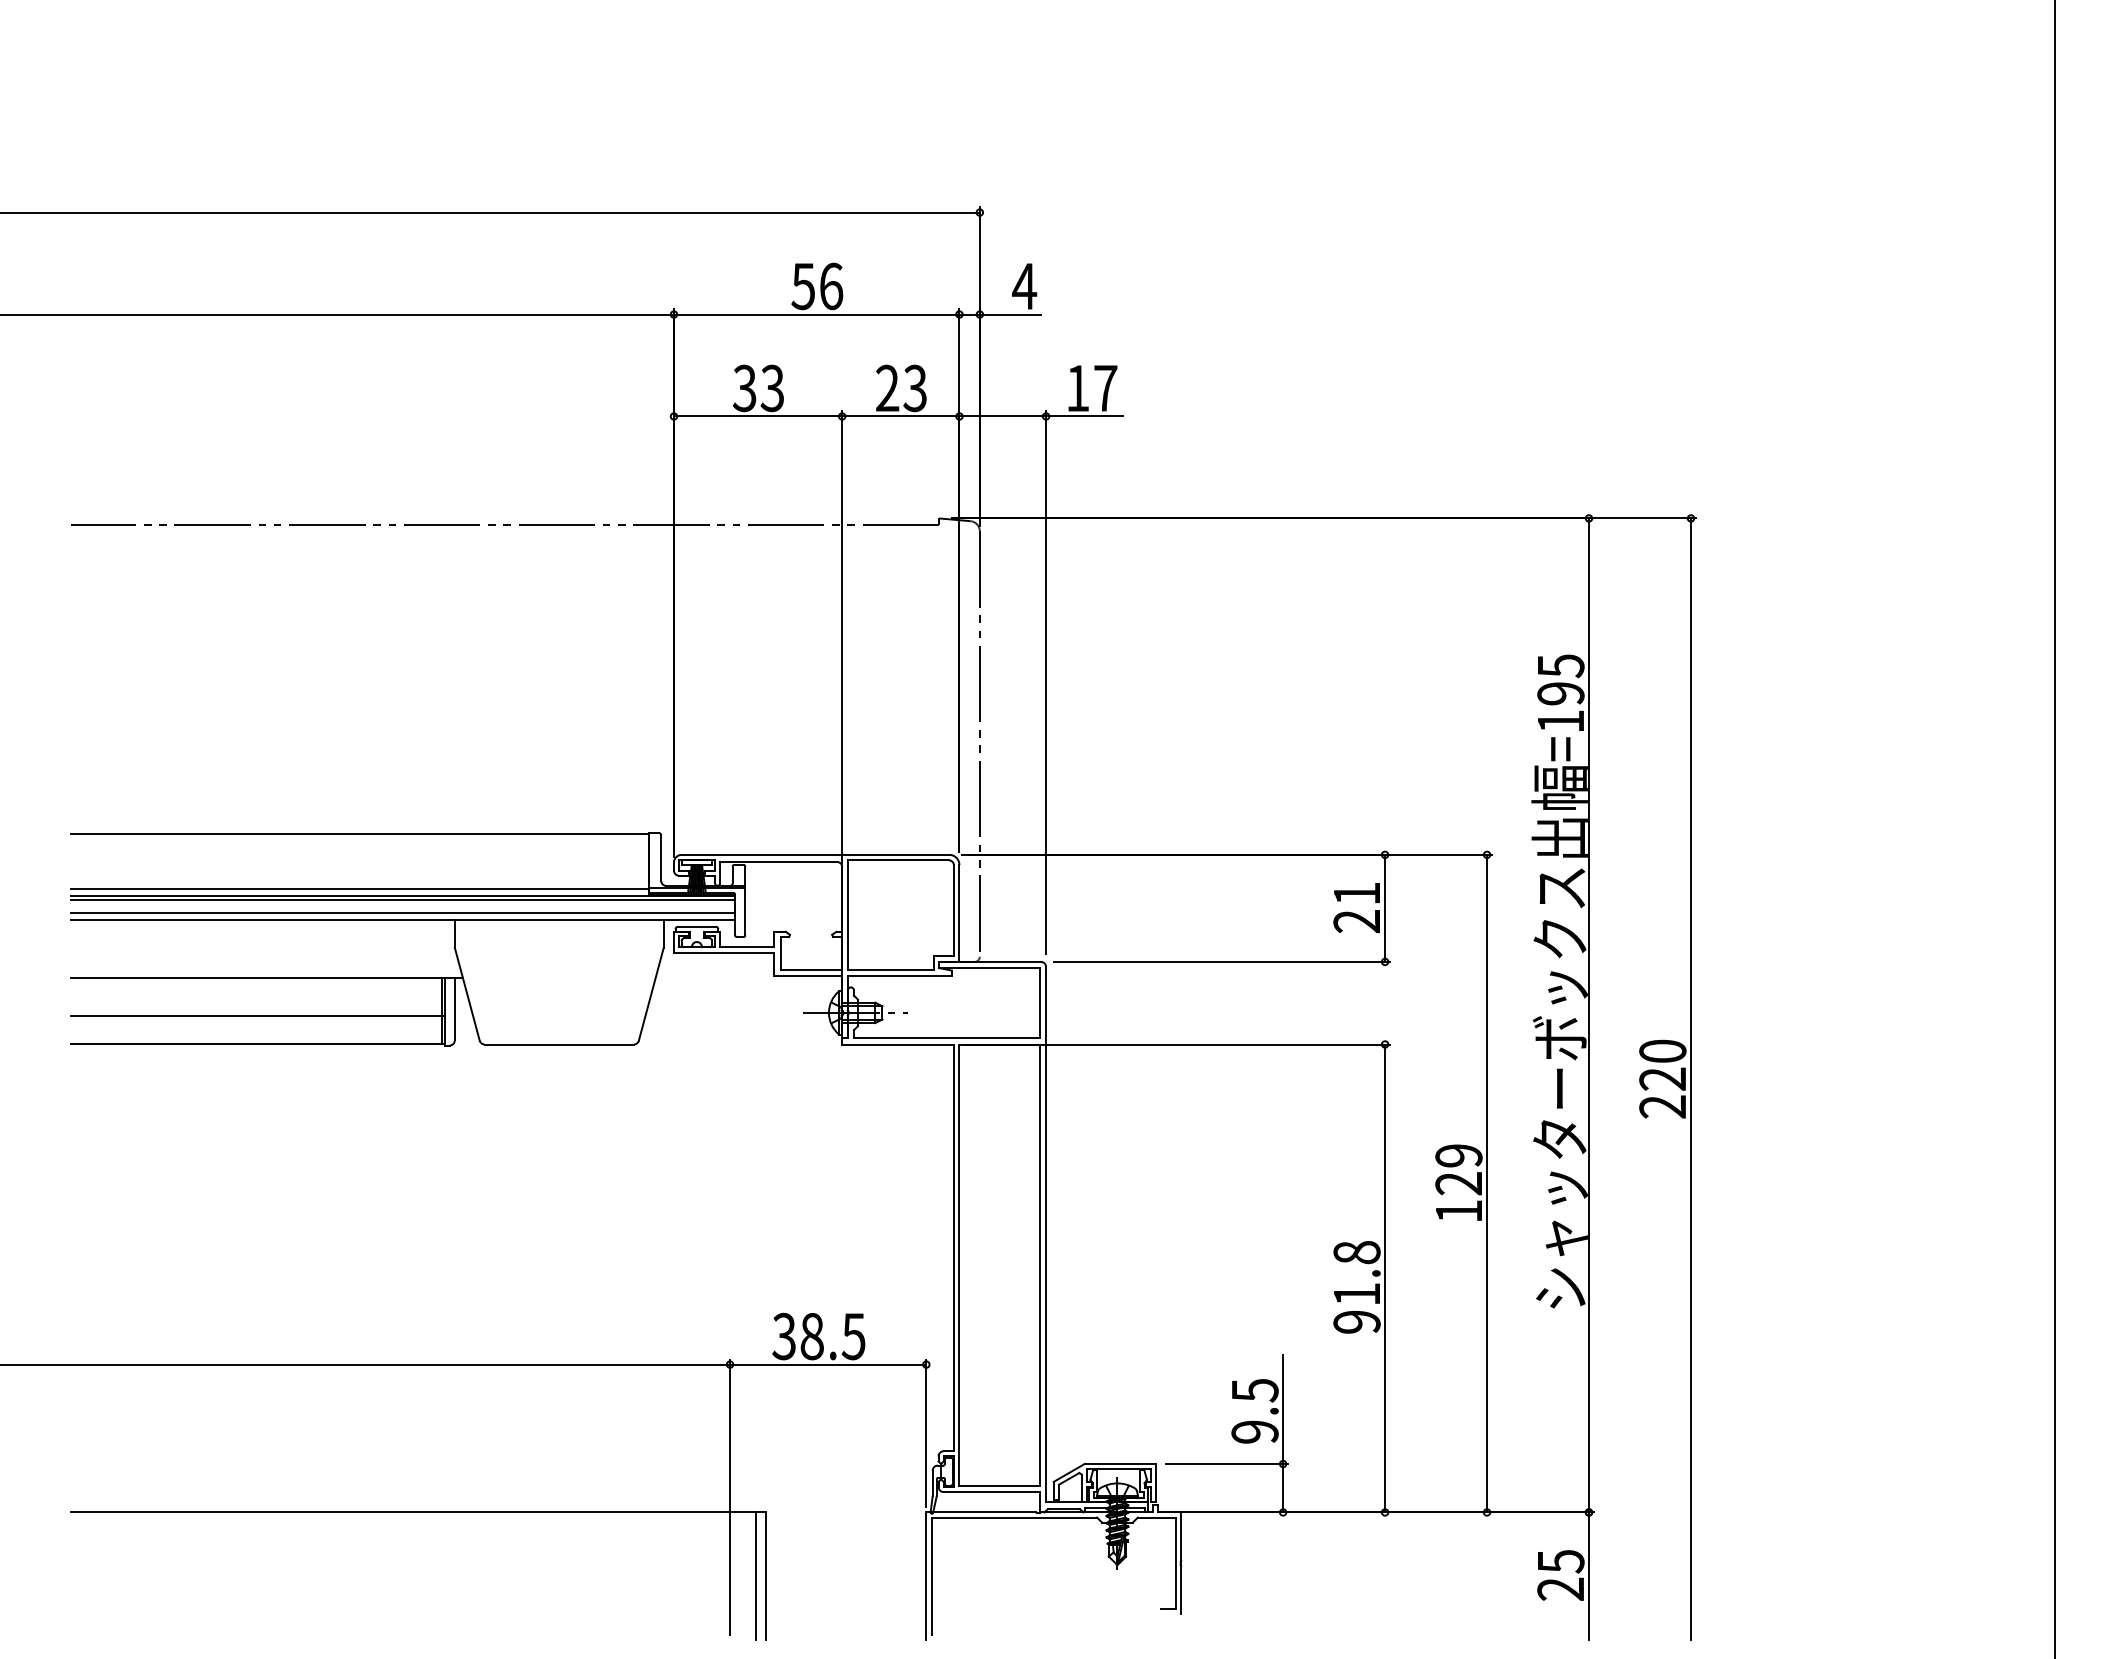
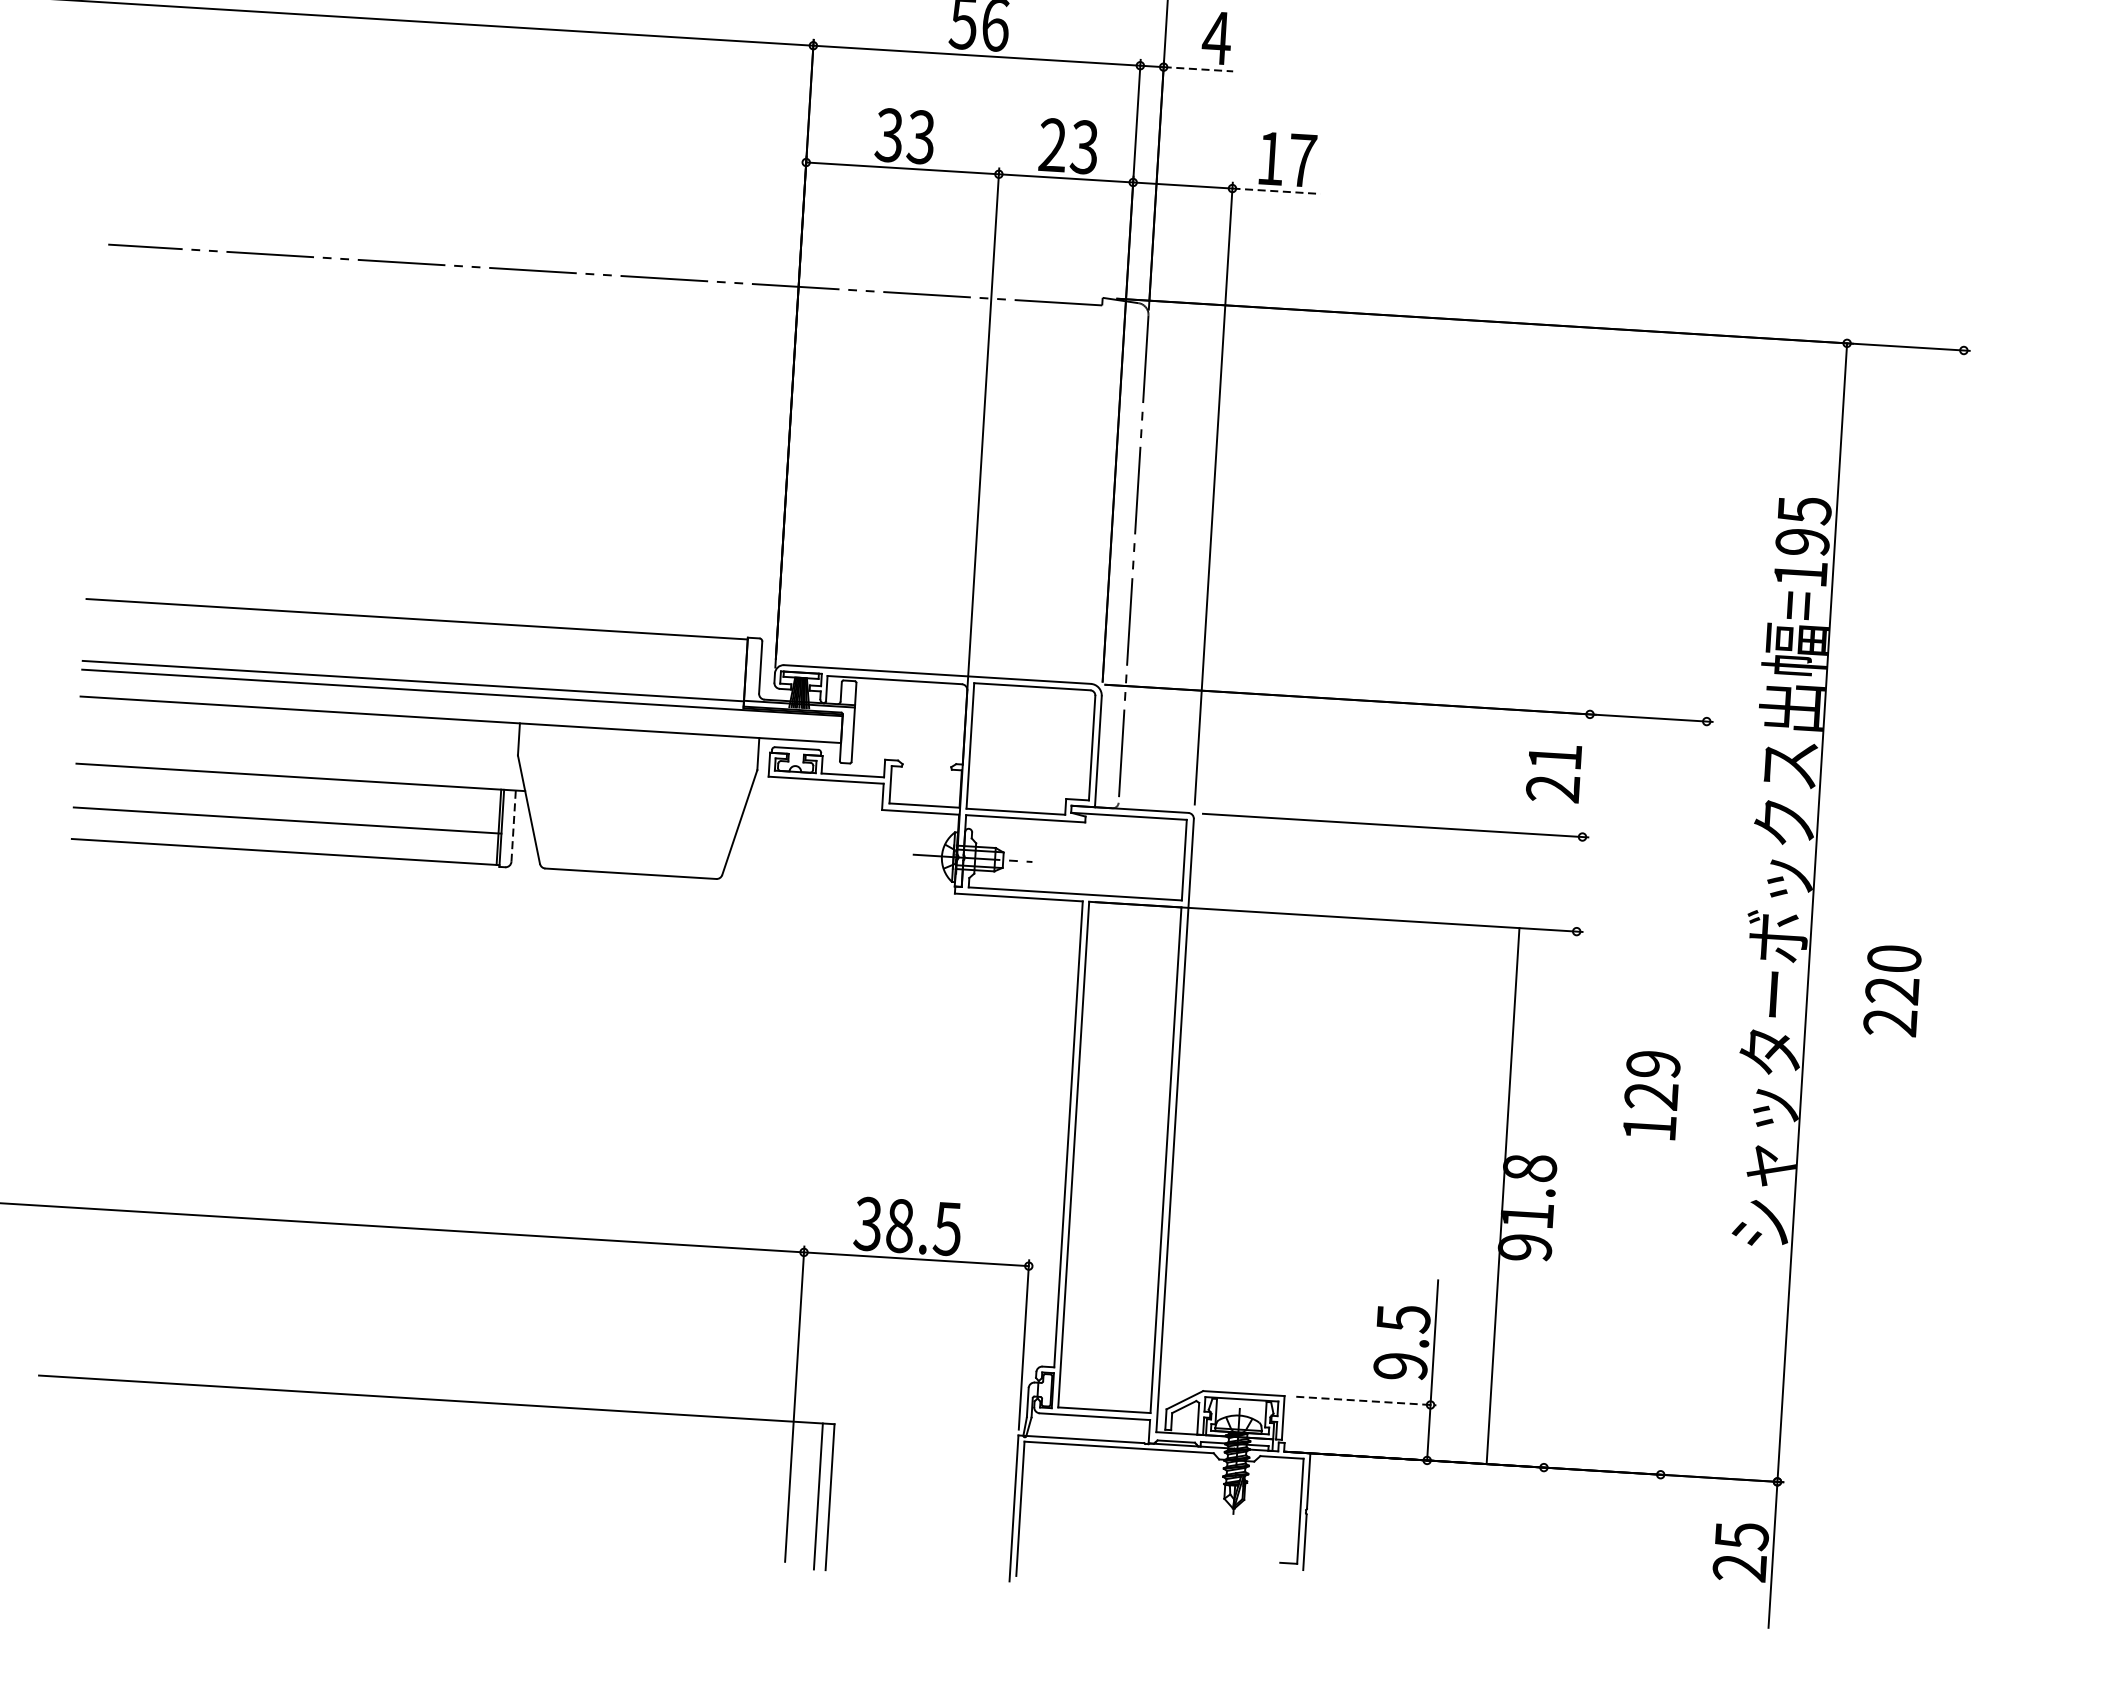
line: (1010, 314) -> (1198, 69), solid -> dashed
line: (1084, 416) -> (1276, 191), solid -> dashed
line: (403, 899) -> (462, 696), removed
line: (1385, 907) -> (1586, 774), removed
line: (403, 913) -> (461, 712), removed
line: (454, 1008) -> (513, 825), solid -> dashed
line: (1690, 1078) -> (1924, 991), removed
line: (1487, 1183) -> (1684, 1097), removed
line: (1385, 1278) -> (1503, 1196), moved
line: (1227, 1464) -> (1366, 1401), solid -> dashed

